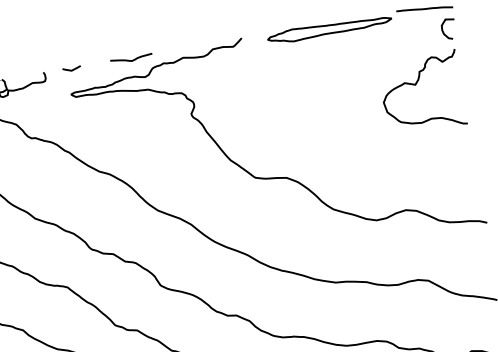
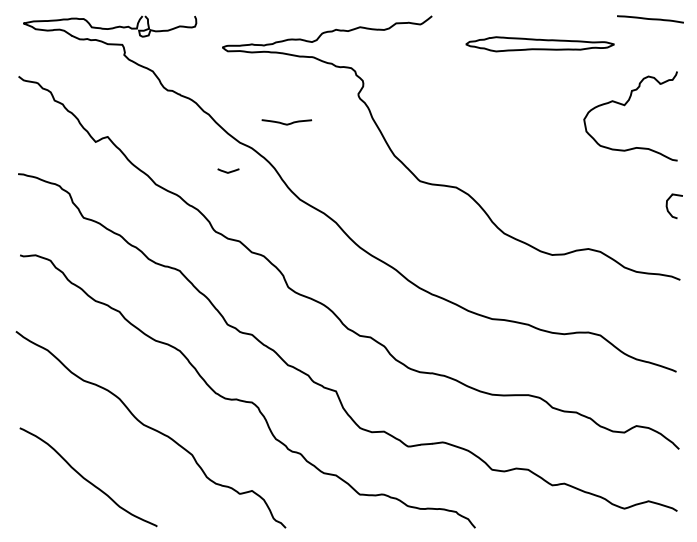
part: (329, 29) -> (539, 44), moved
curve: (444, 31) -> (668, 208), moved
curve: (131, 60) -> (286, 123), moved
curve: (71, 69) -> (228, 171), moved

